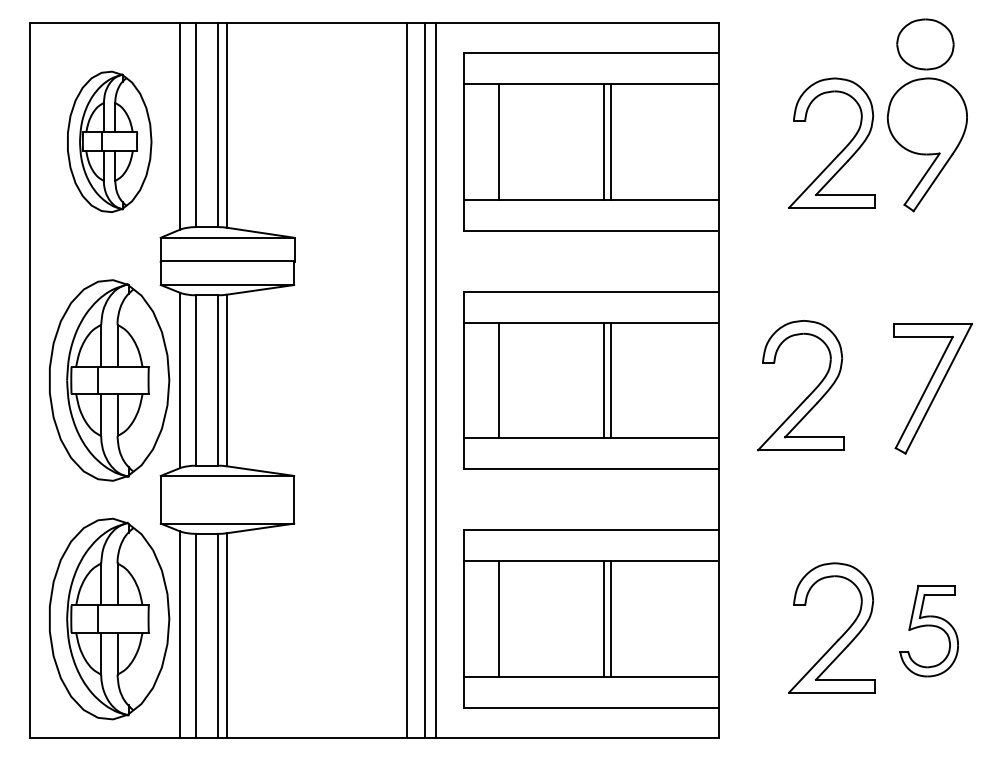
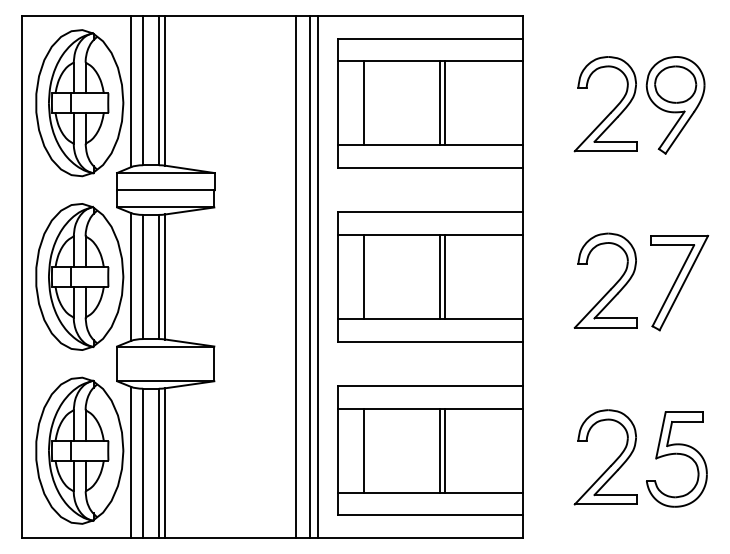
part: (925, 44) -> (675, 84), moved
part: (109, 141) -> (79, 102), size x1.43
part: (811, 391) -> (613, 285), moved
part: (929, 630) -> (677, 459), size x1.43

